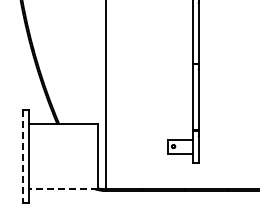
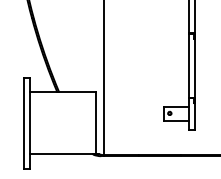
line: (22, 156) -> (23, 123), dashed -> solid
line: (62, 188) -> (62, 154), dashed -> solid

